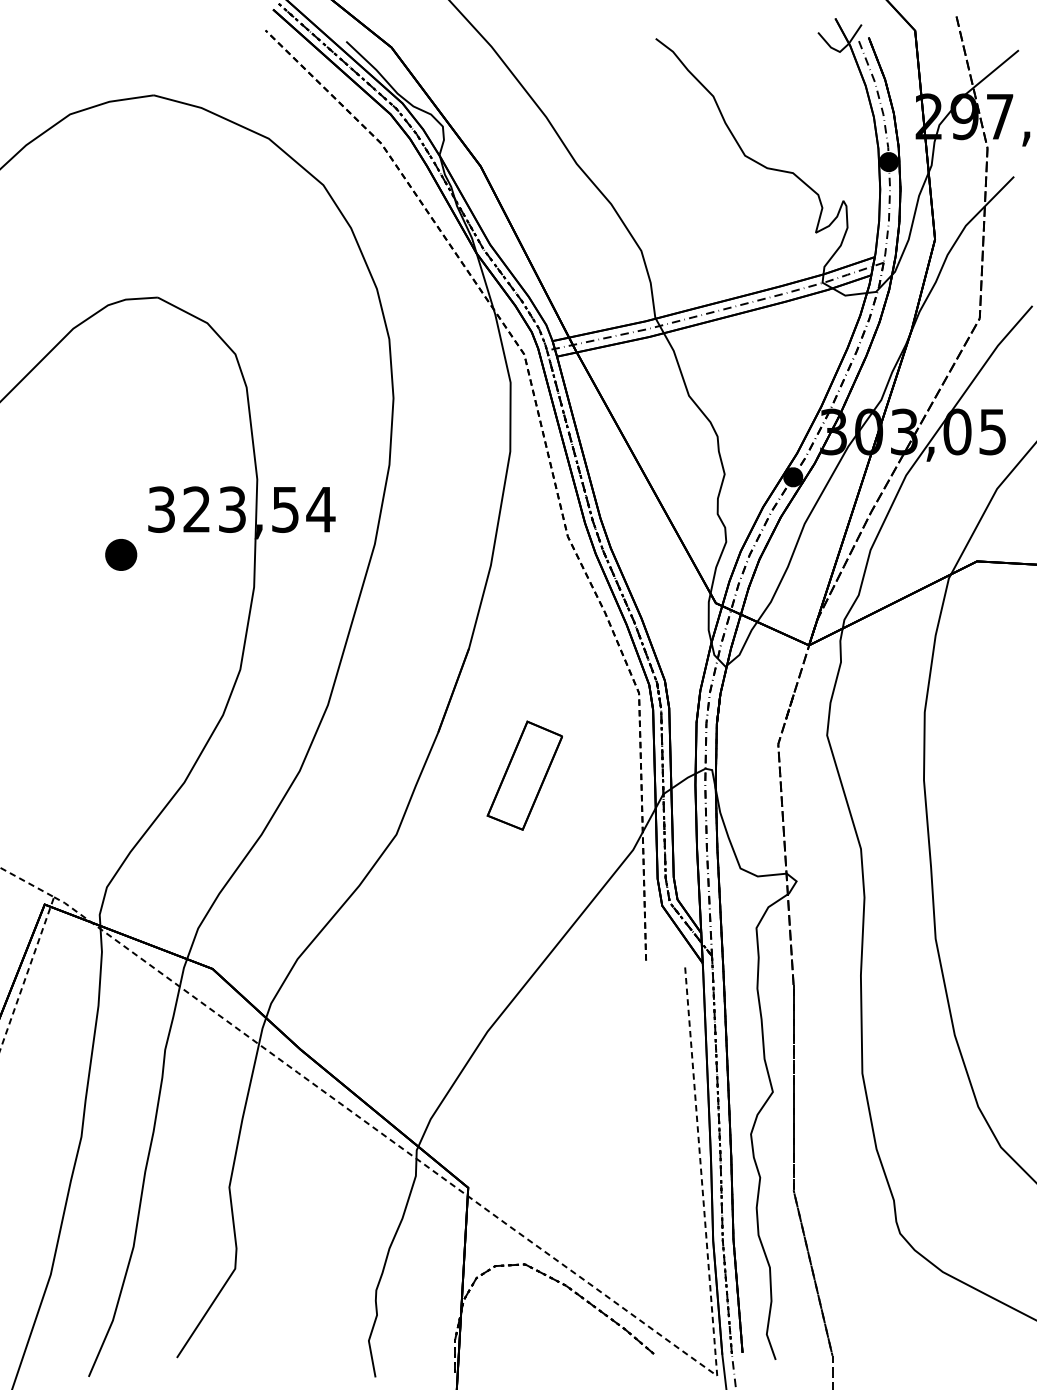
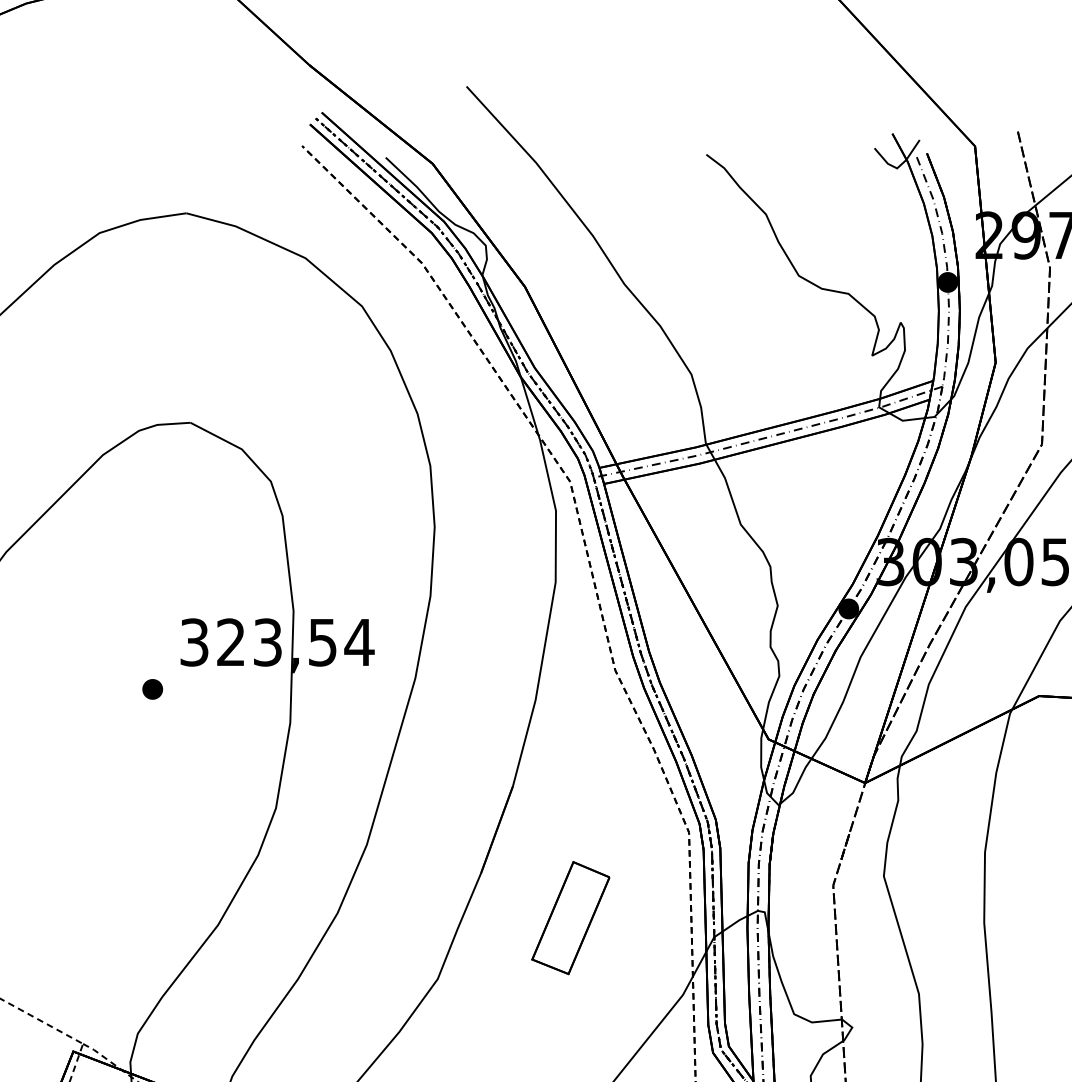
part: (121, 554) -> (152, 688), size x0.62

